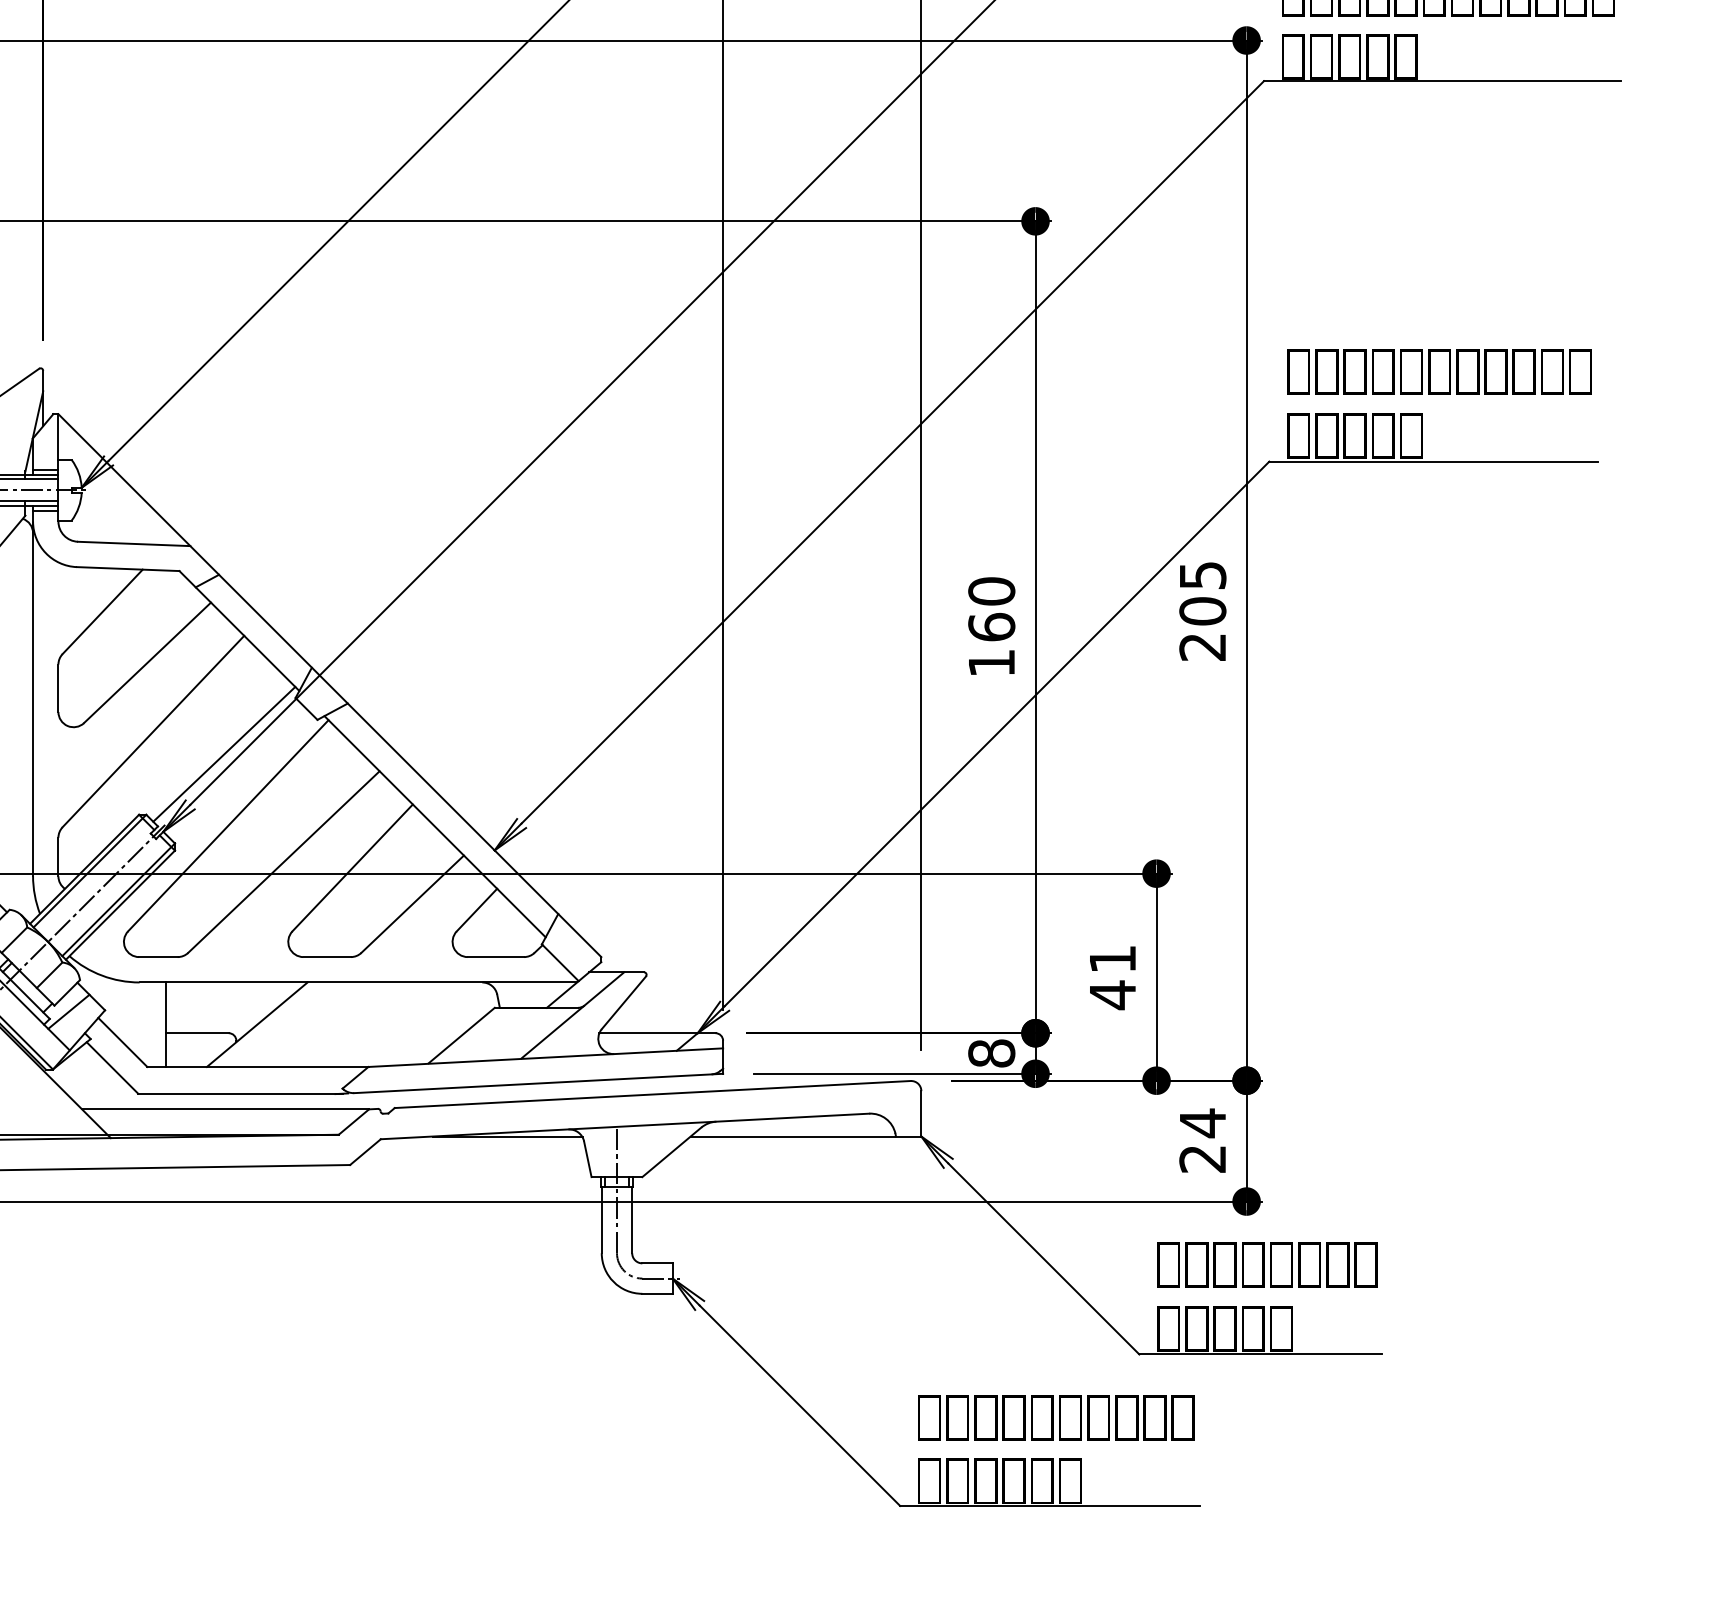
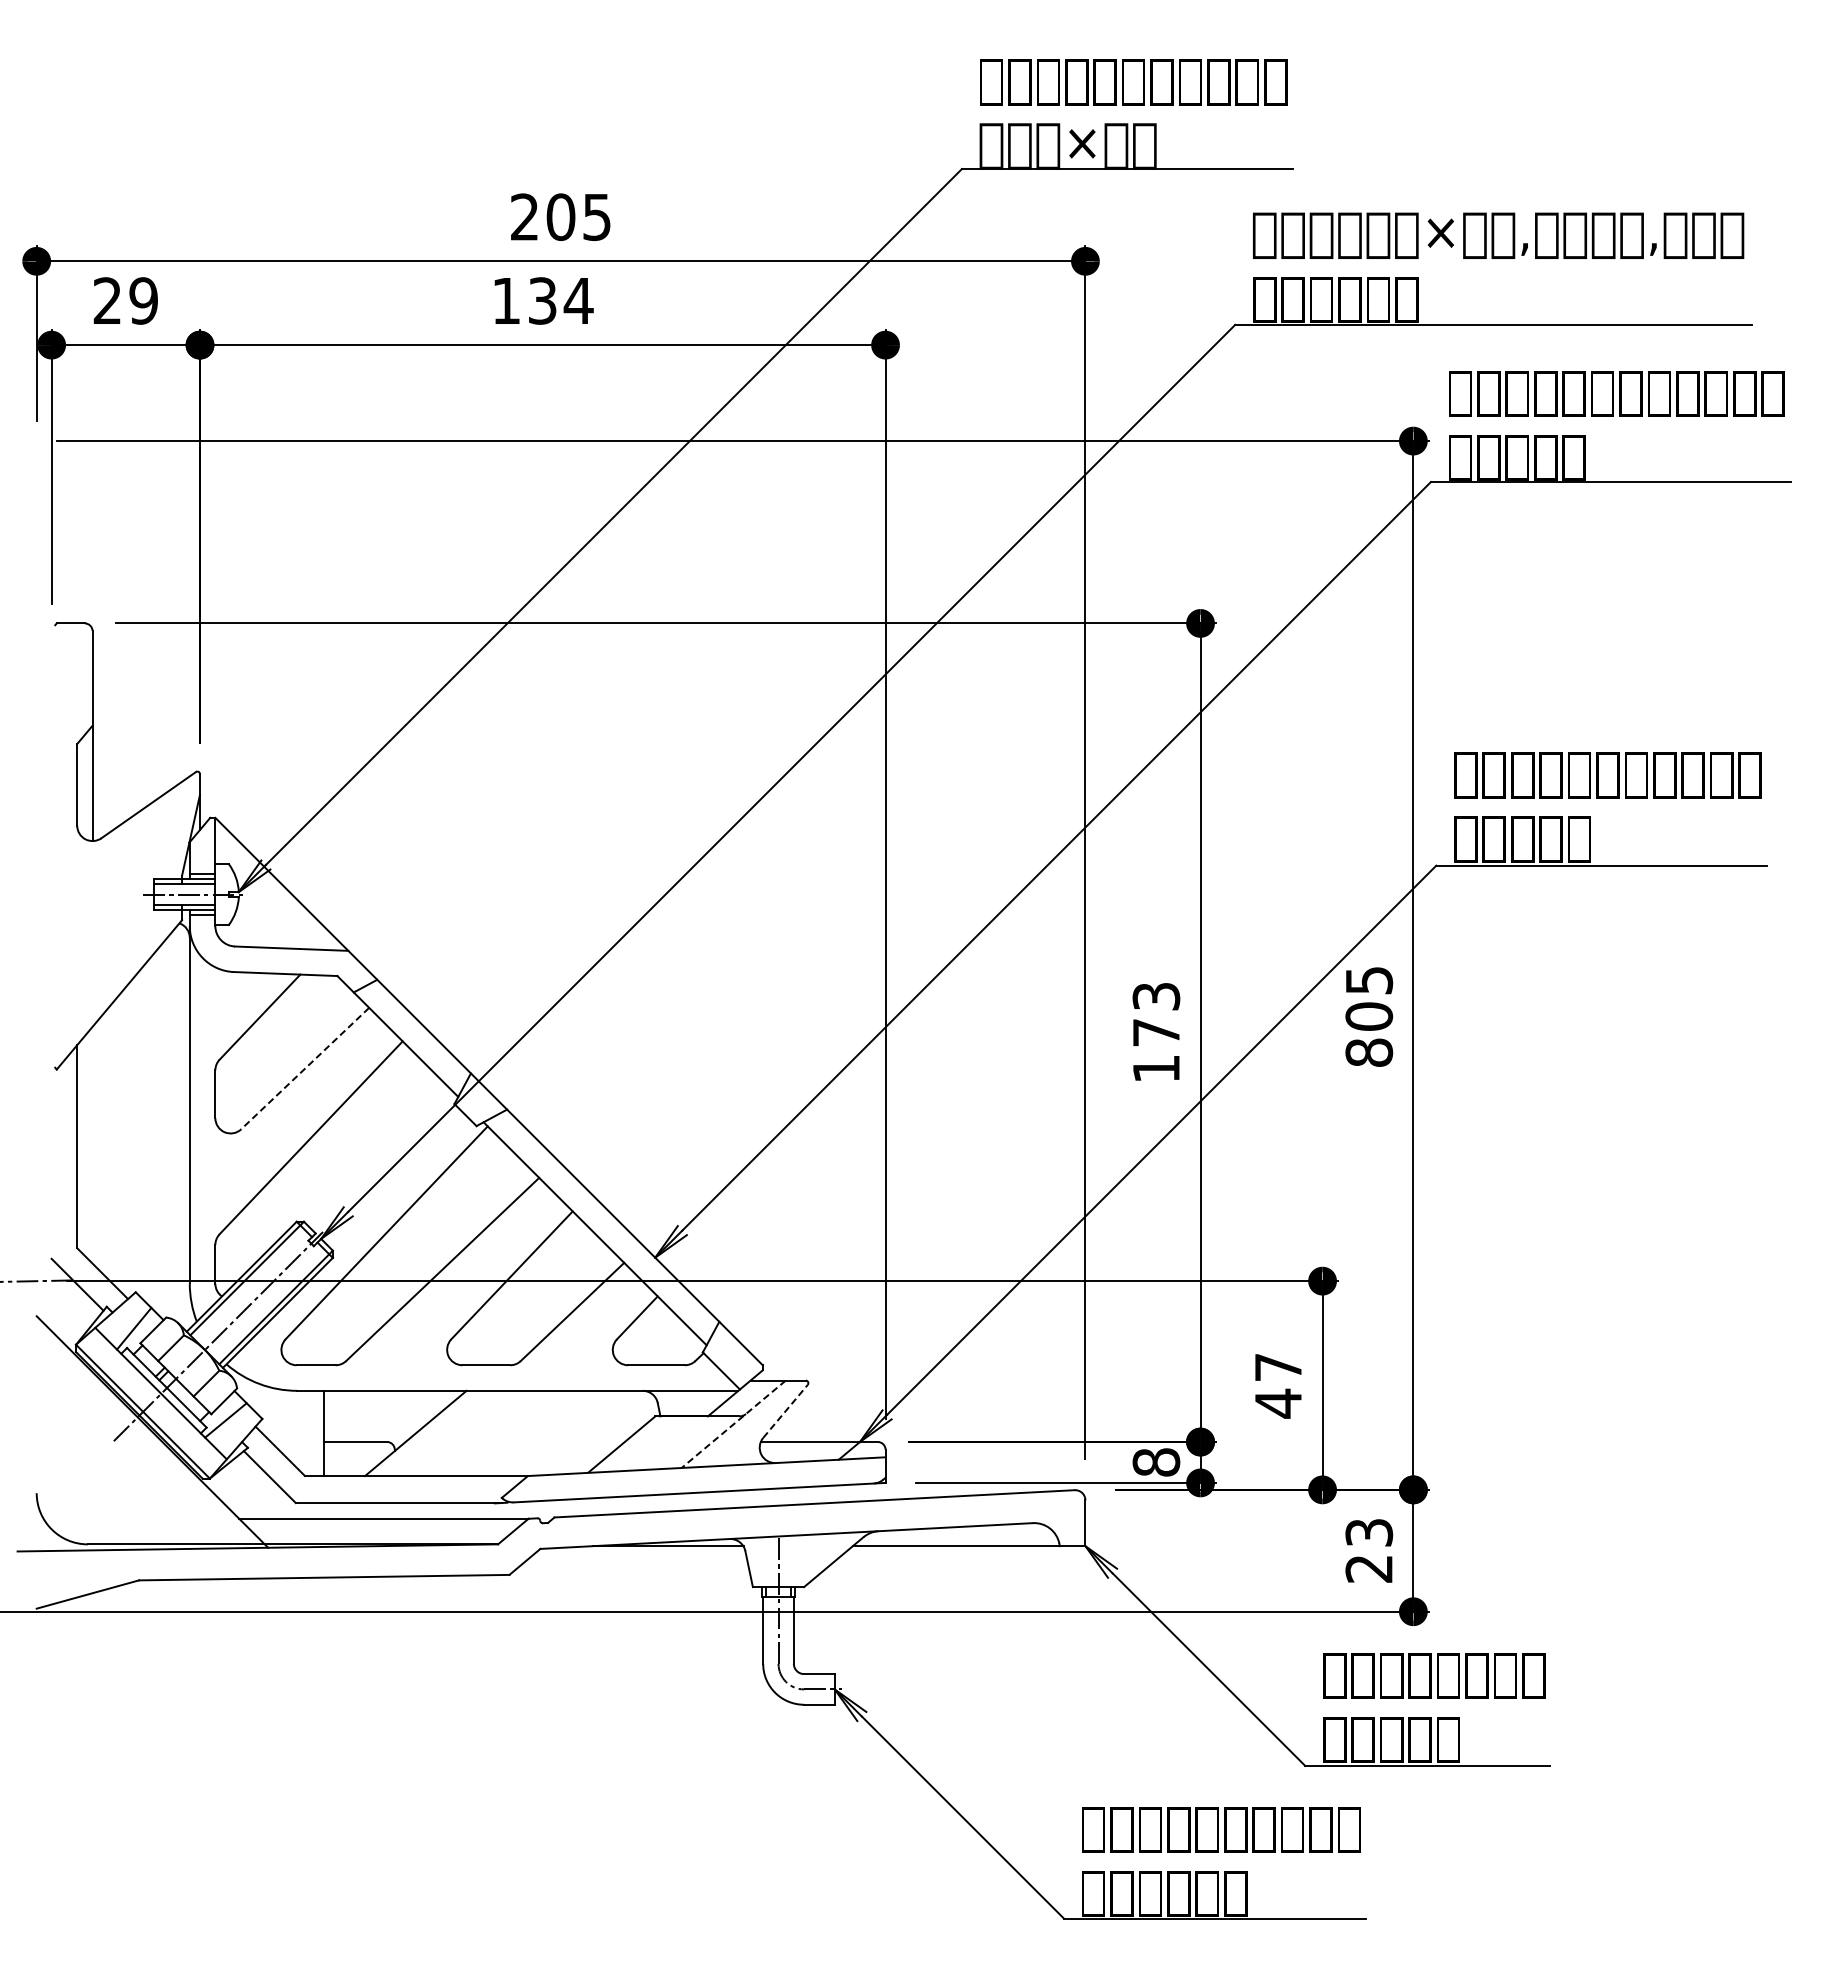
text: (991, 609) -> (1156, 1014), 160 -> 173
text: (1203, 646) -> (1369, 1052), 205 -> 805
line: (146, 662) -> (304, 1068), solid -> dashed
line: (224, 754) -> (382, 1160), removed
text: (1112, 959) -> (1278, 1367), 41 -> 47
line: (623, 1002) -> (785, 1411), solid -> dashed
line: (573, 1015) -> (734, 1424), solid -> dashed
text: (1203, 1122) -> (1369, 1532), 24 -> 23

